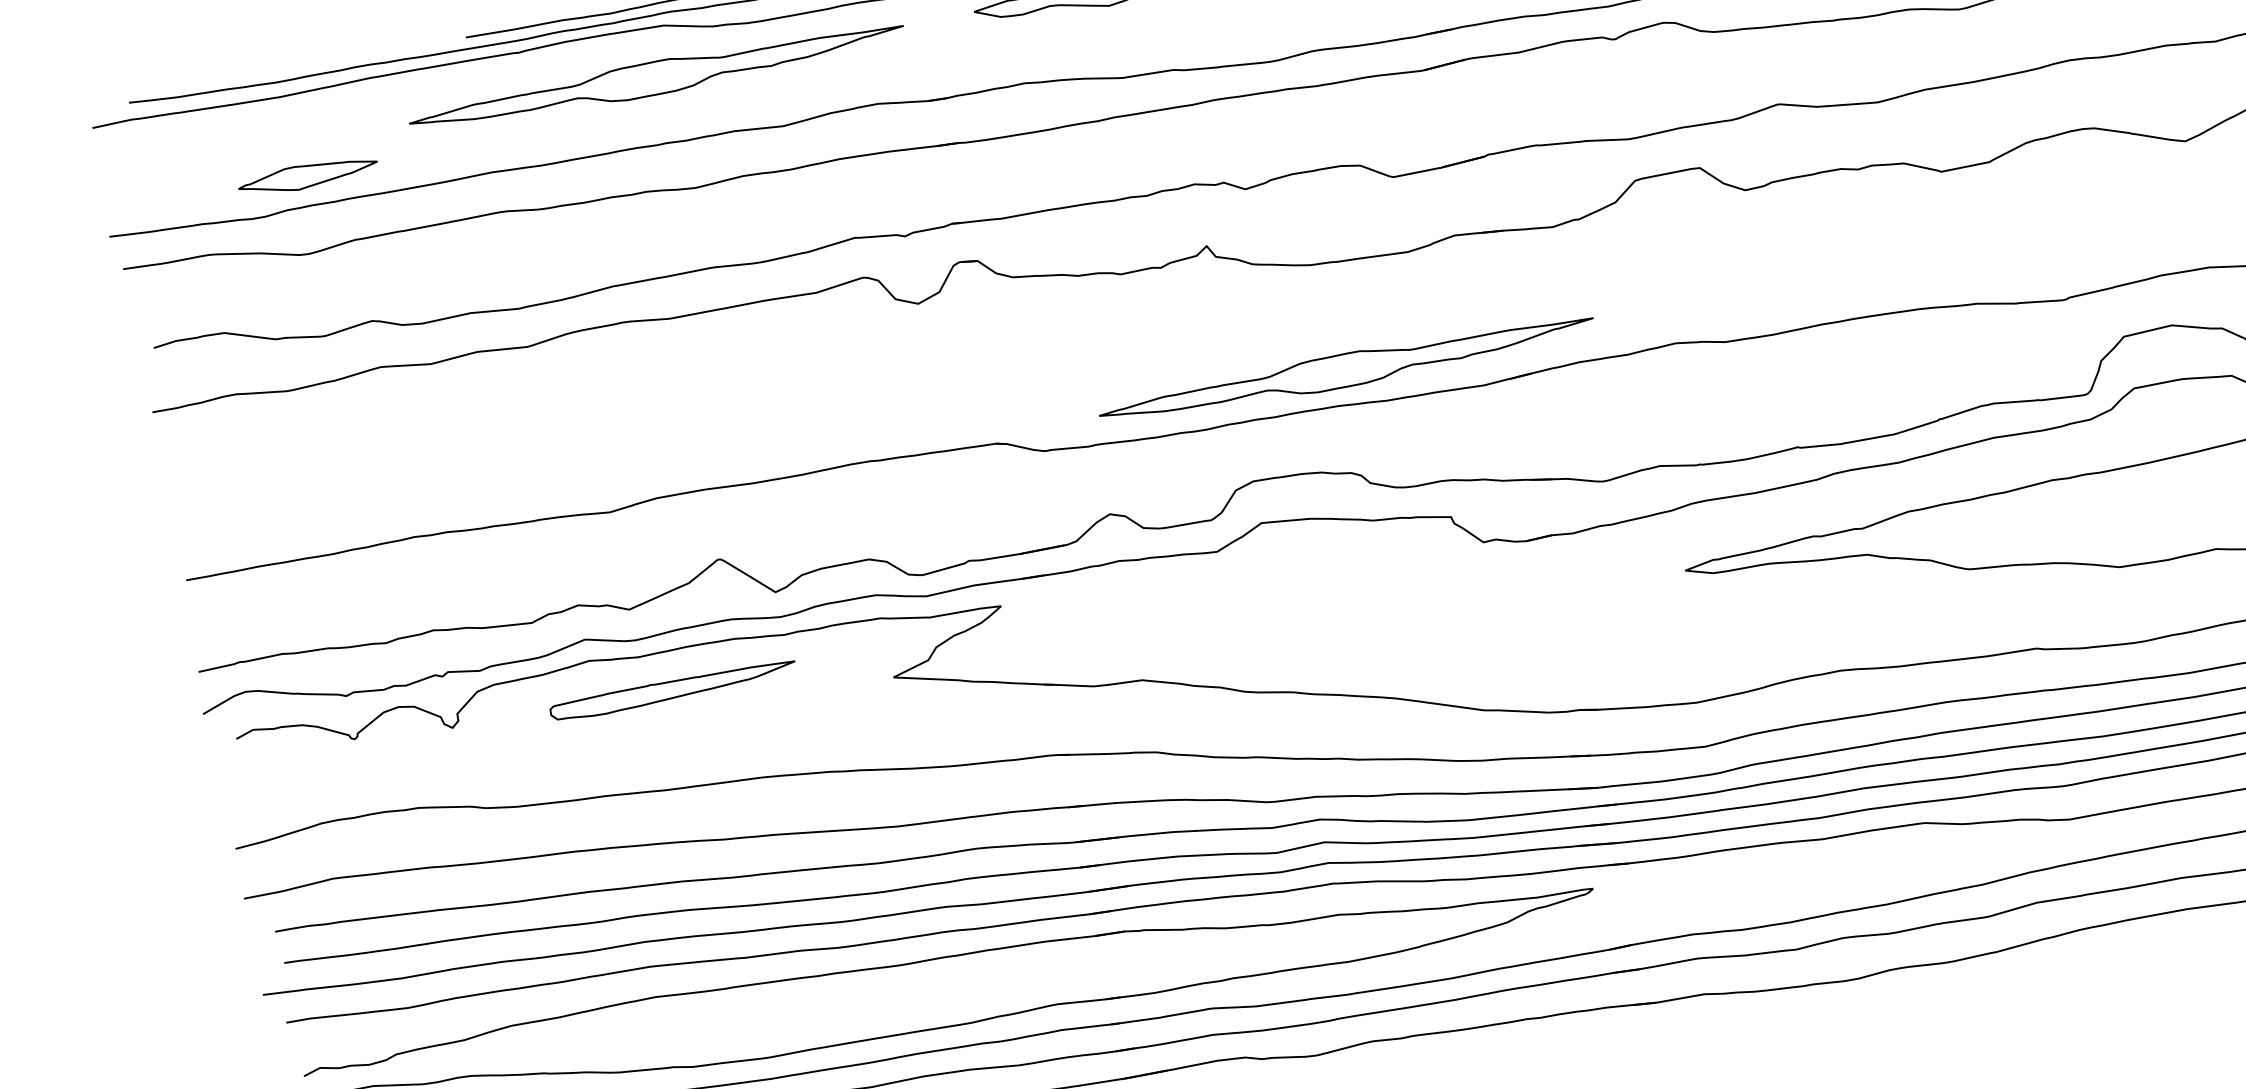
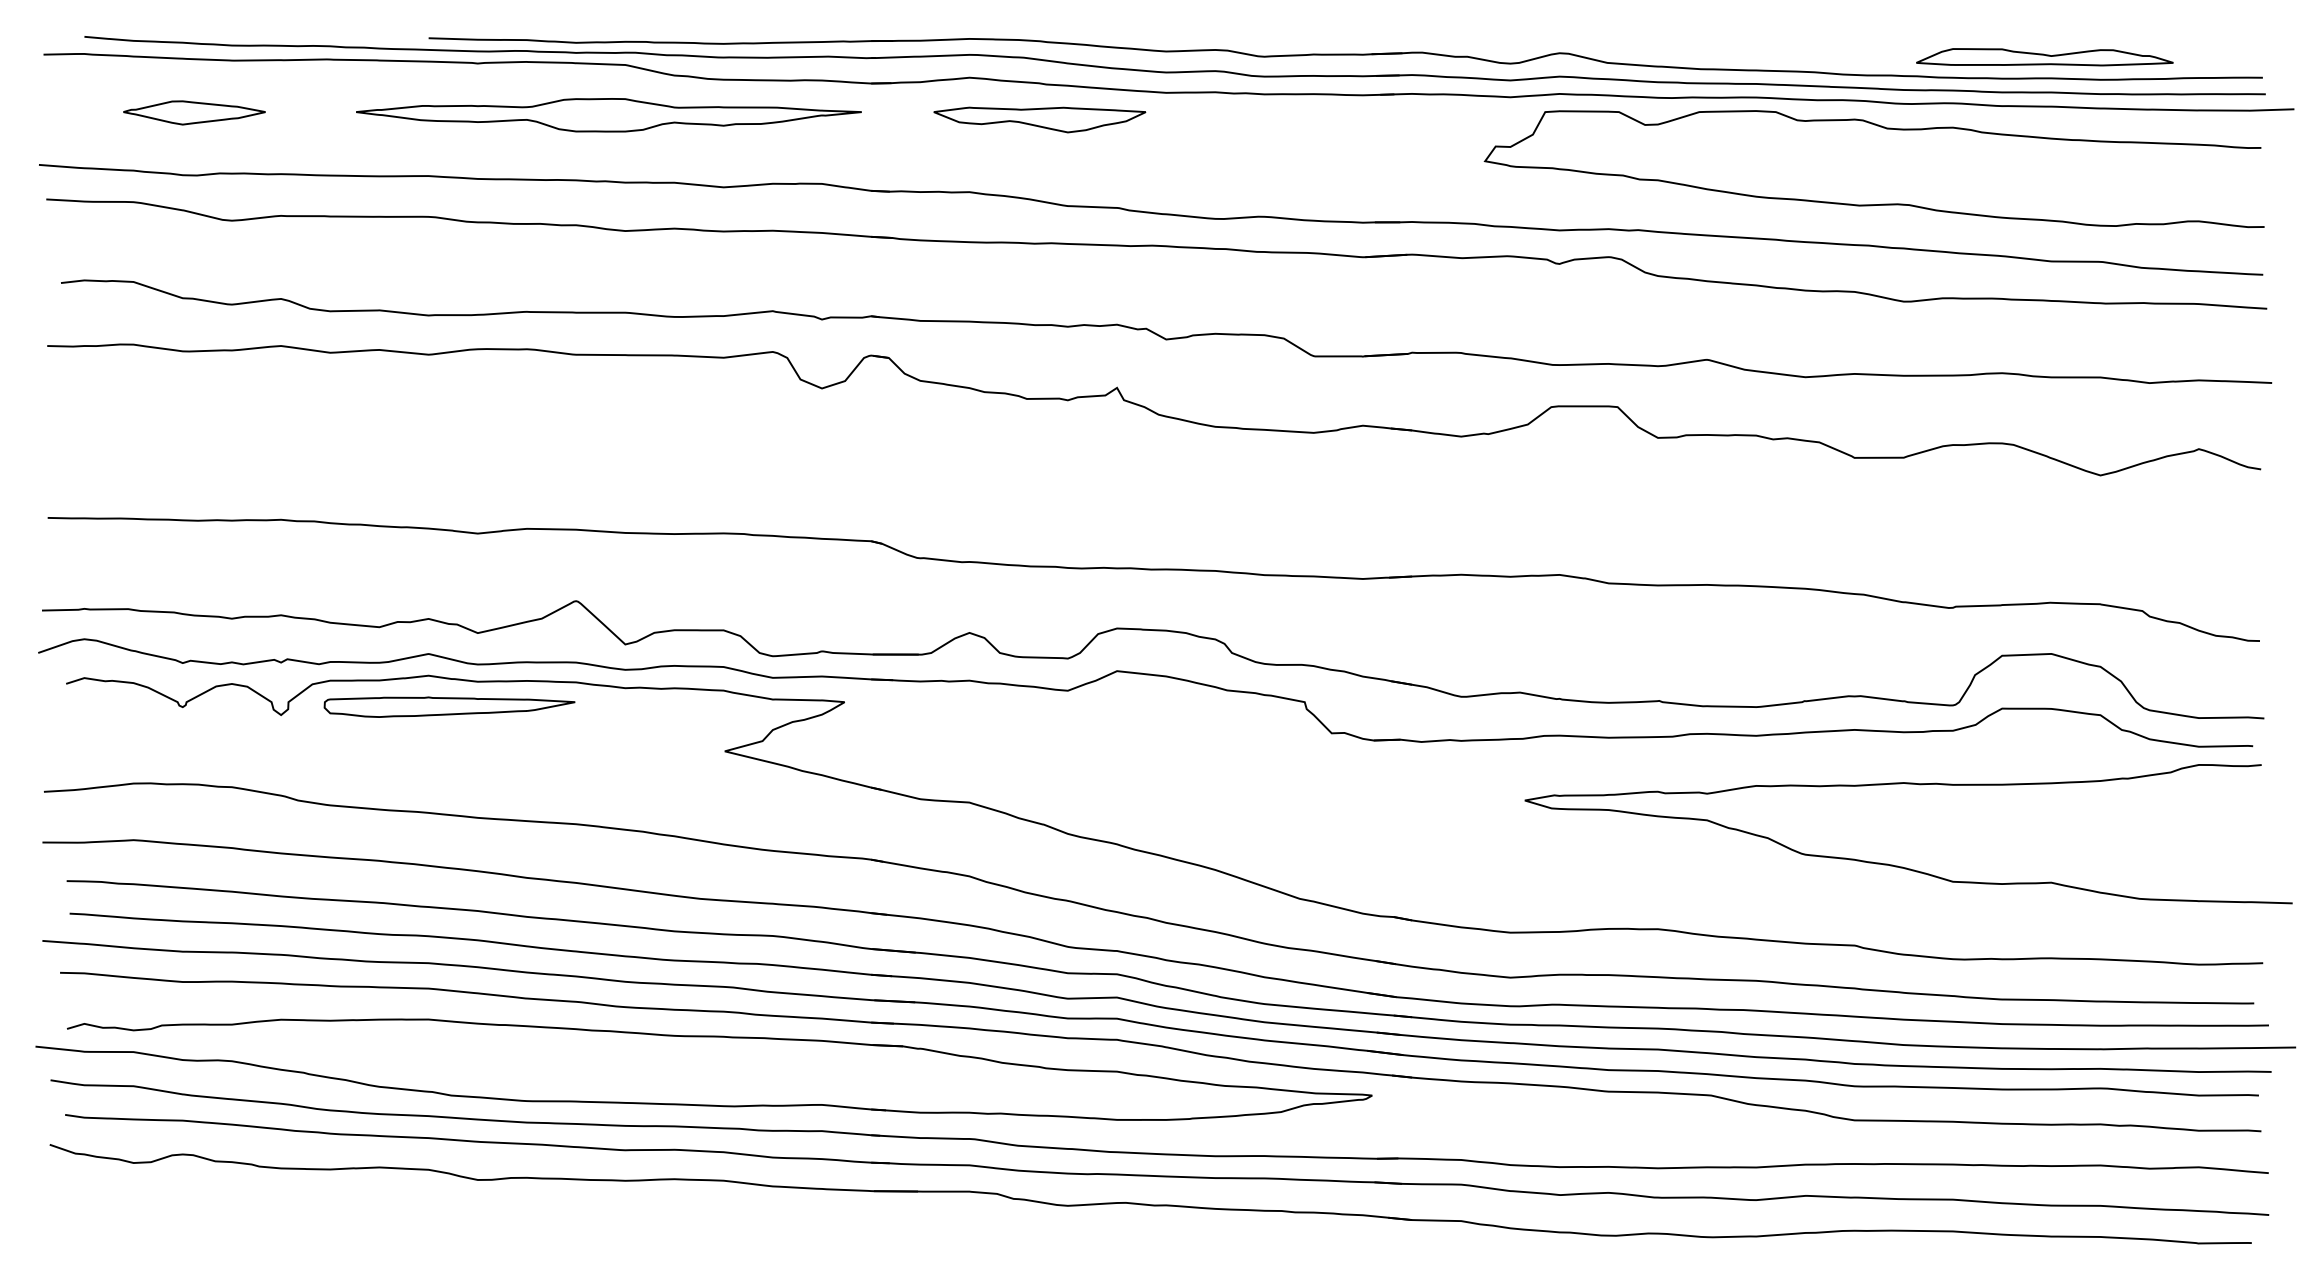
part: (308, 175) -> (194, 112), moved
part: (1346, 370) -> (1230, 537), removed
part: (673, 689) -> (449, 706), moved

